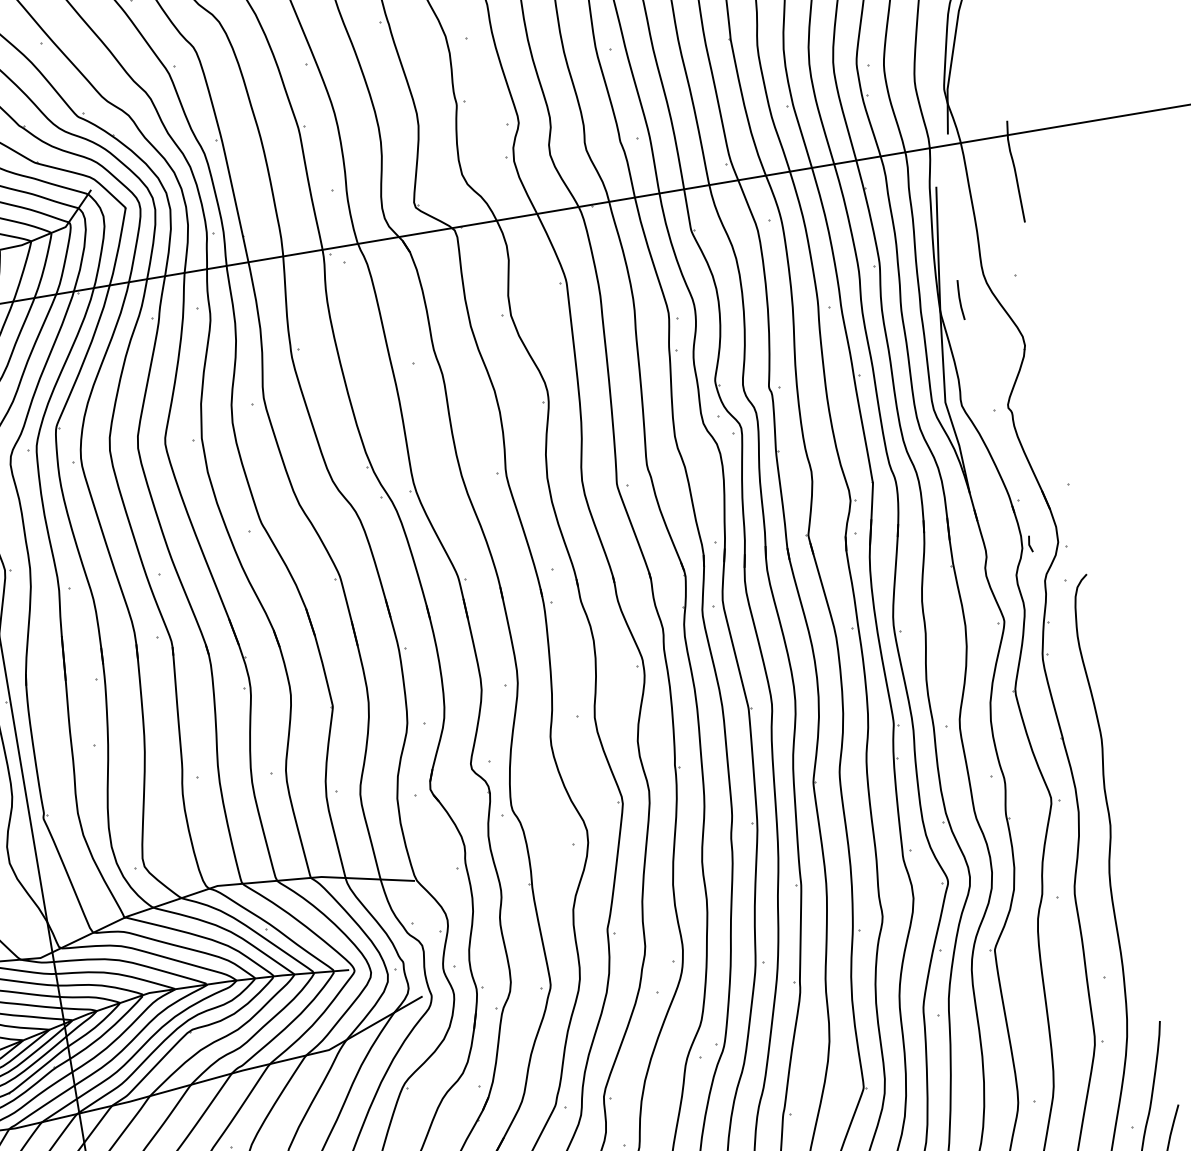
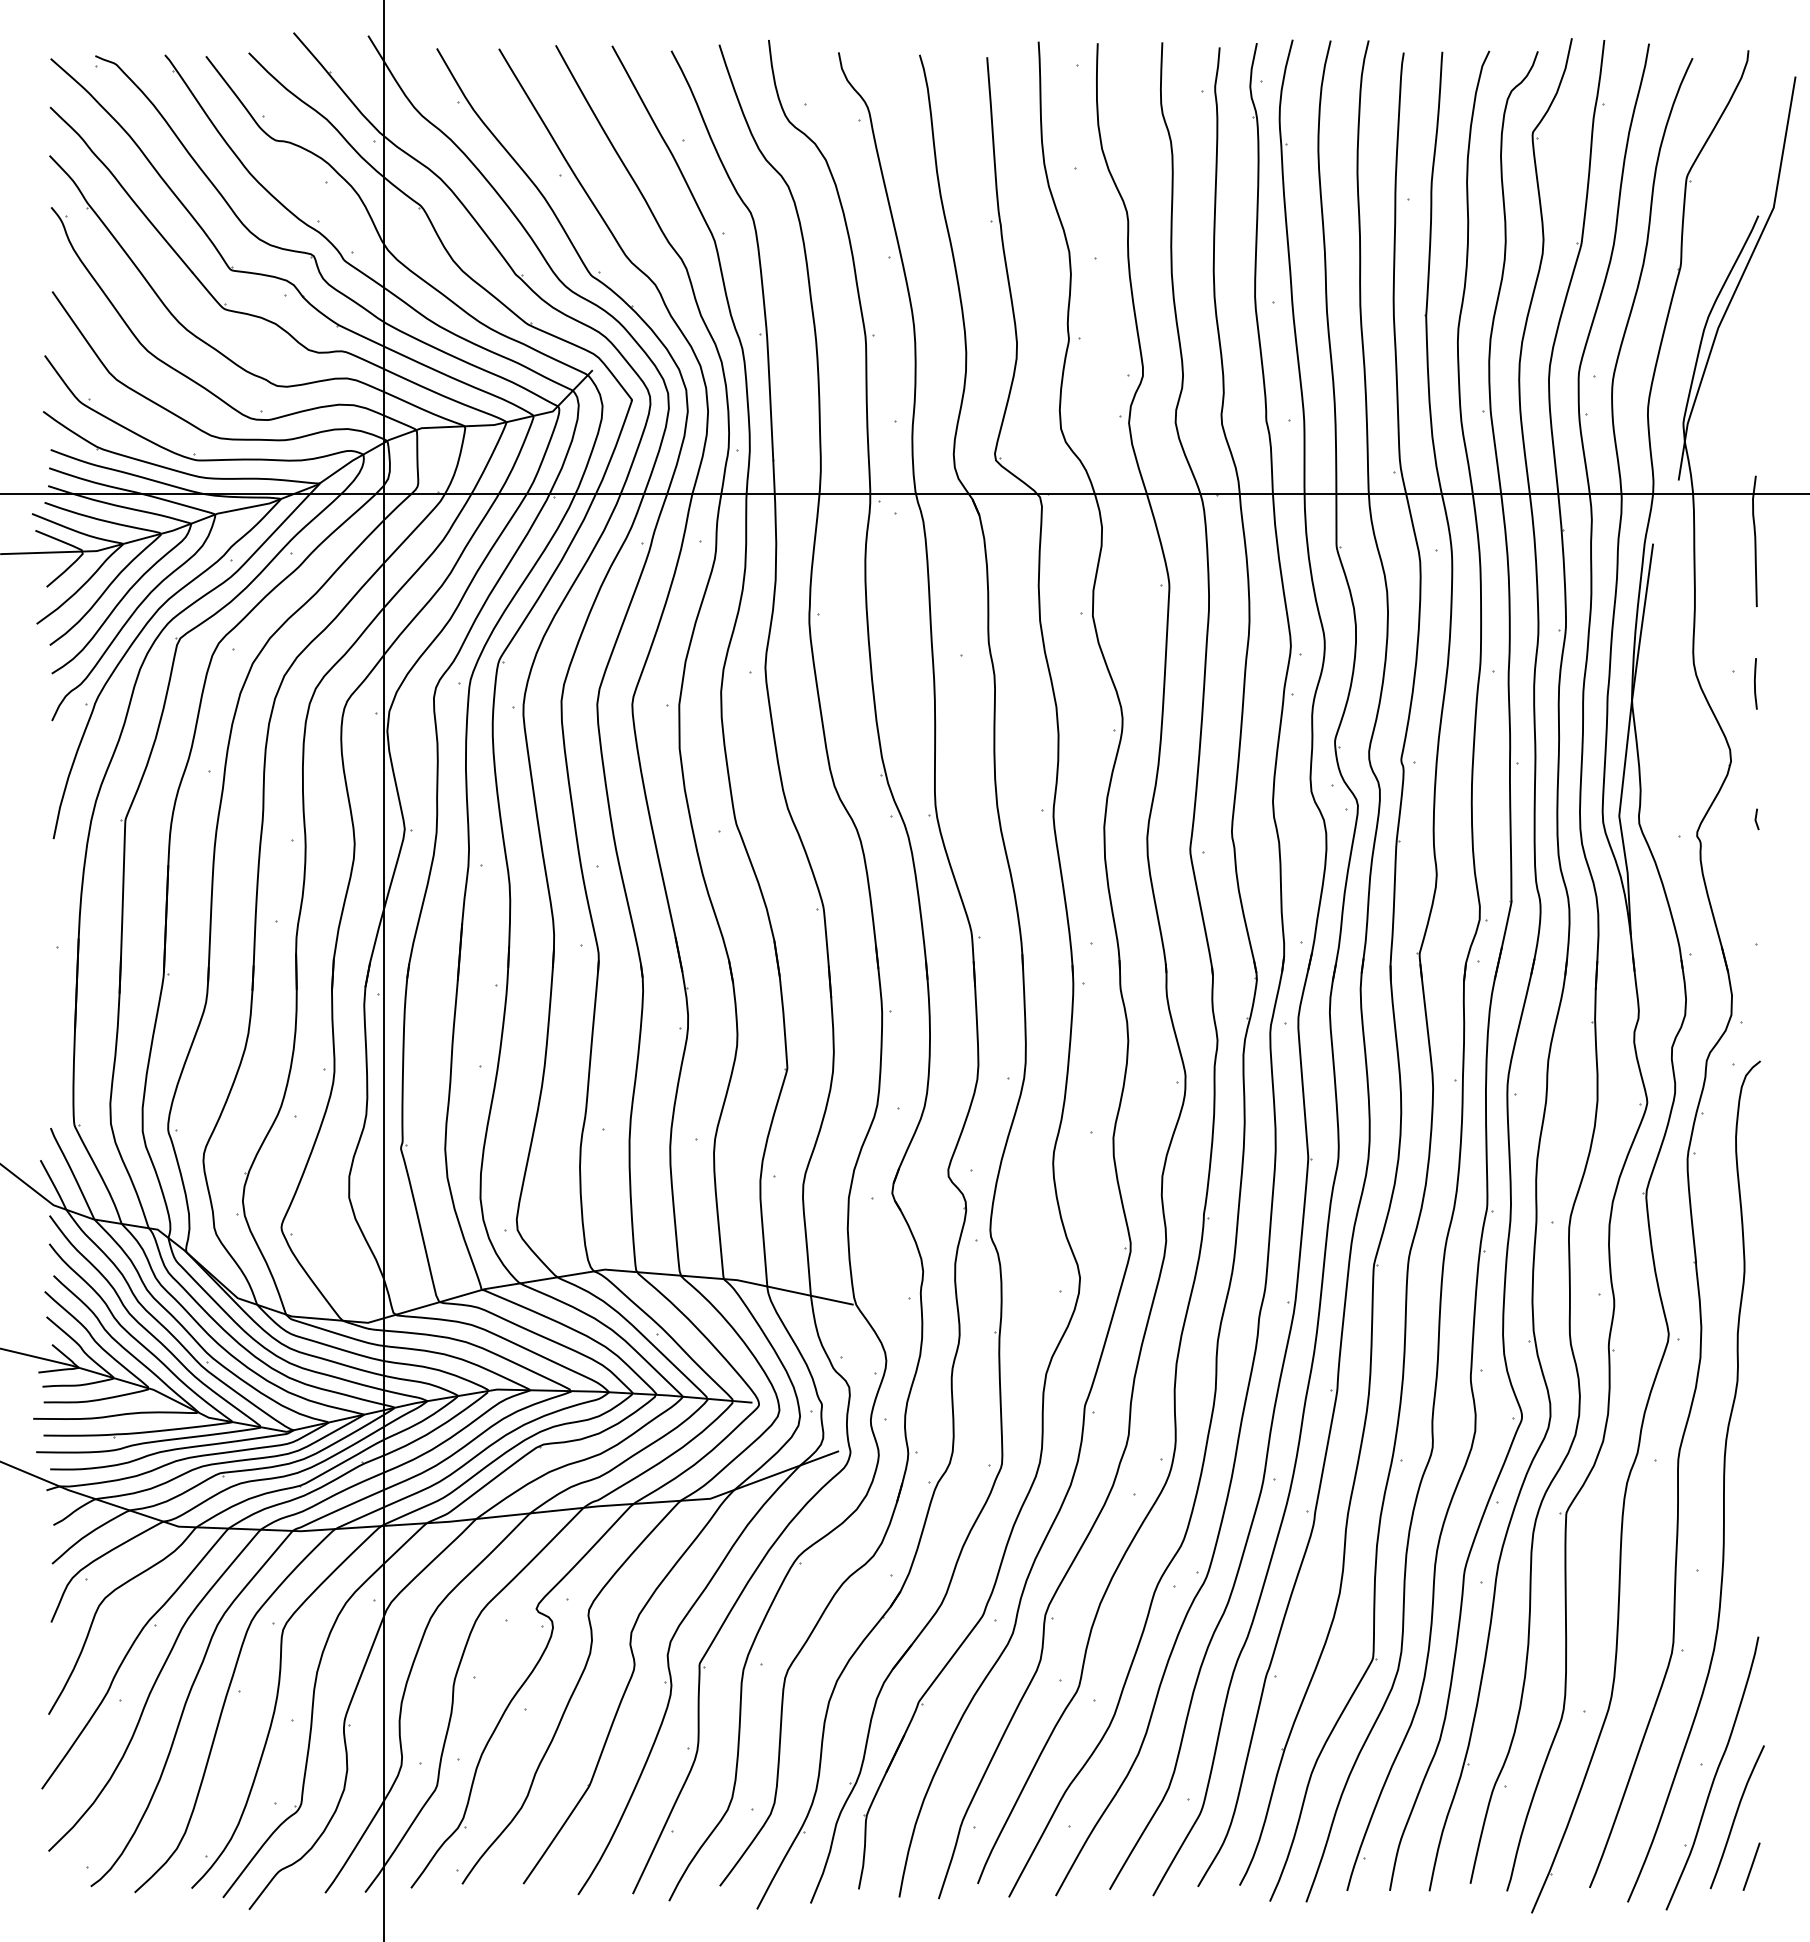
line: (960, 299) -> (1755, 683), moved
line: (1029, 544) -> (1756, 819), moved

